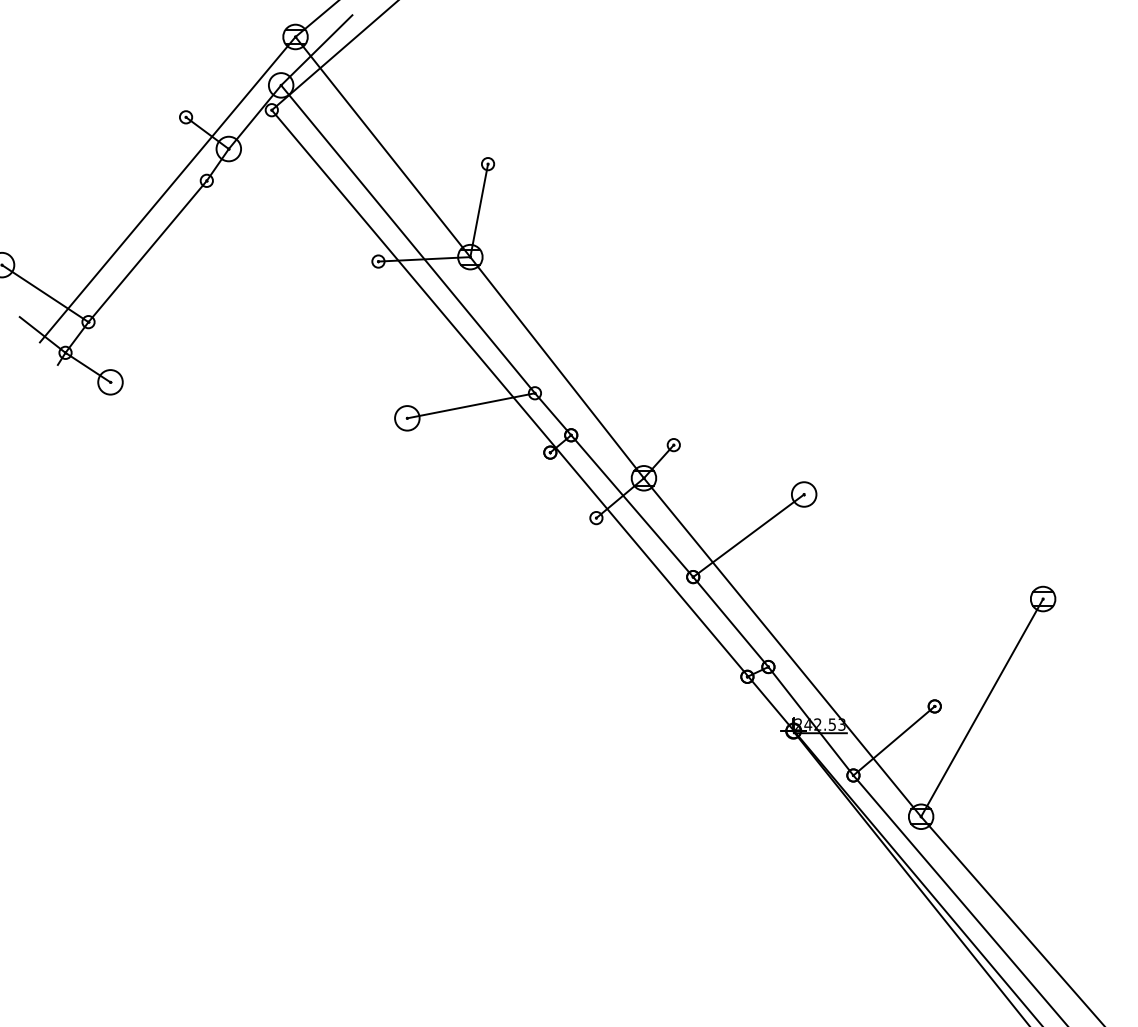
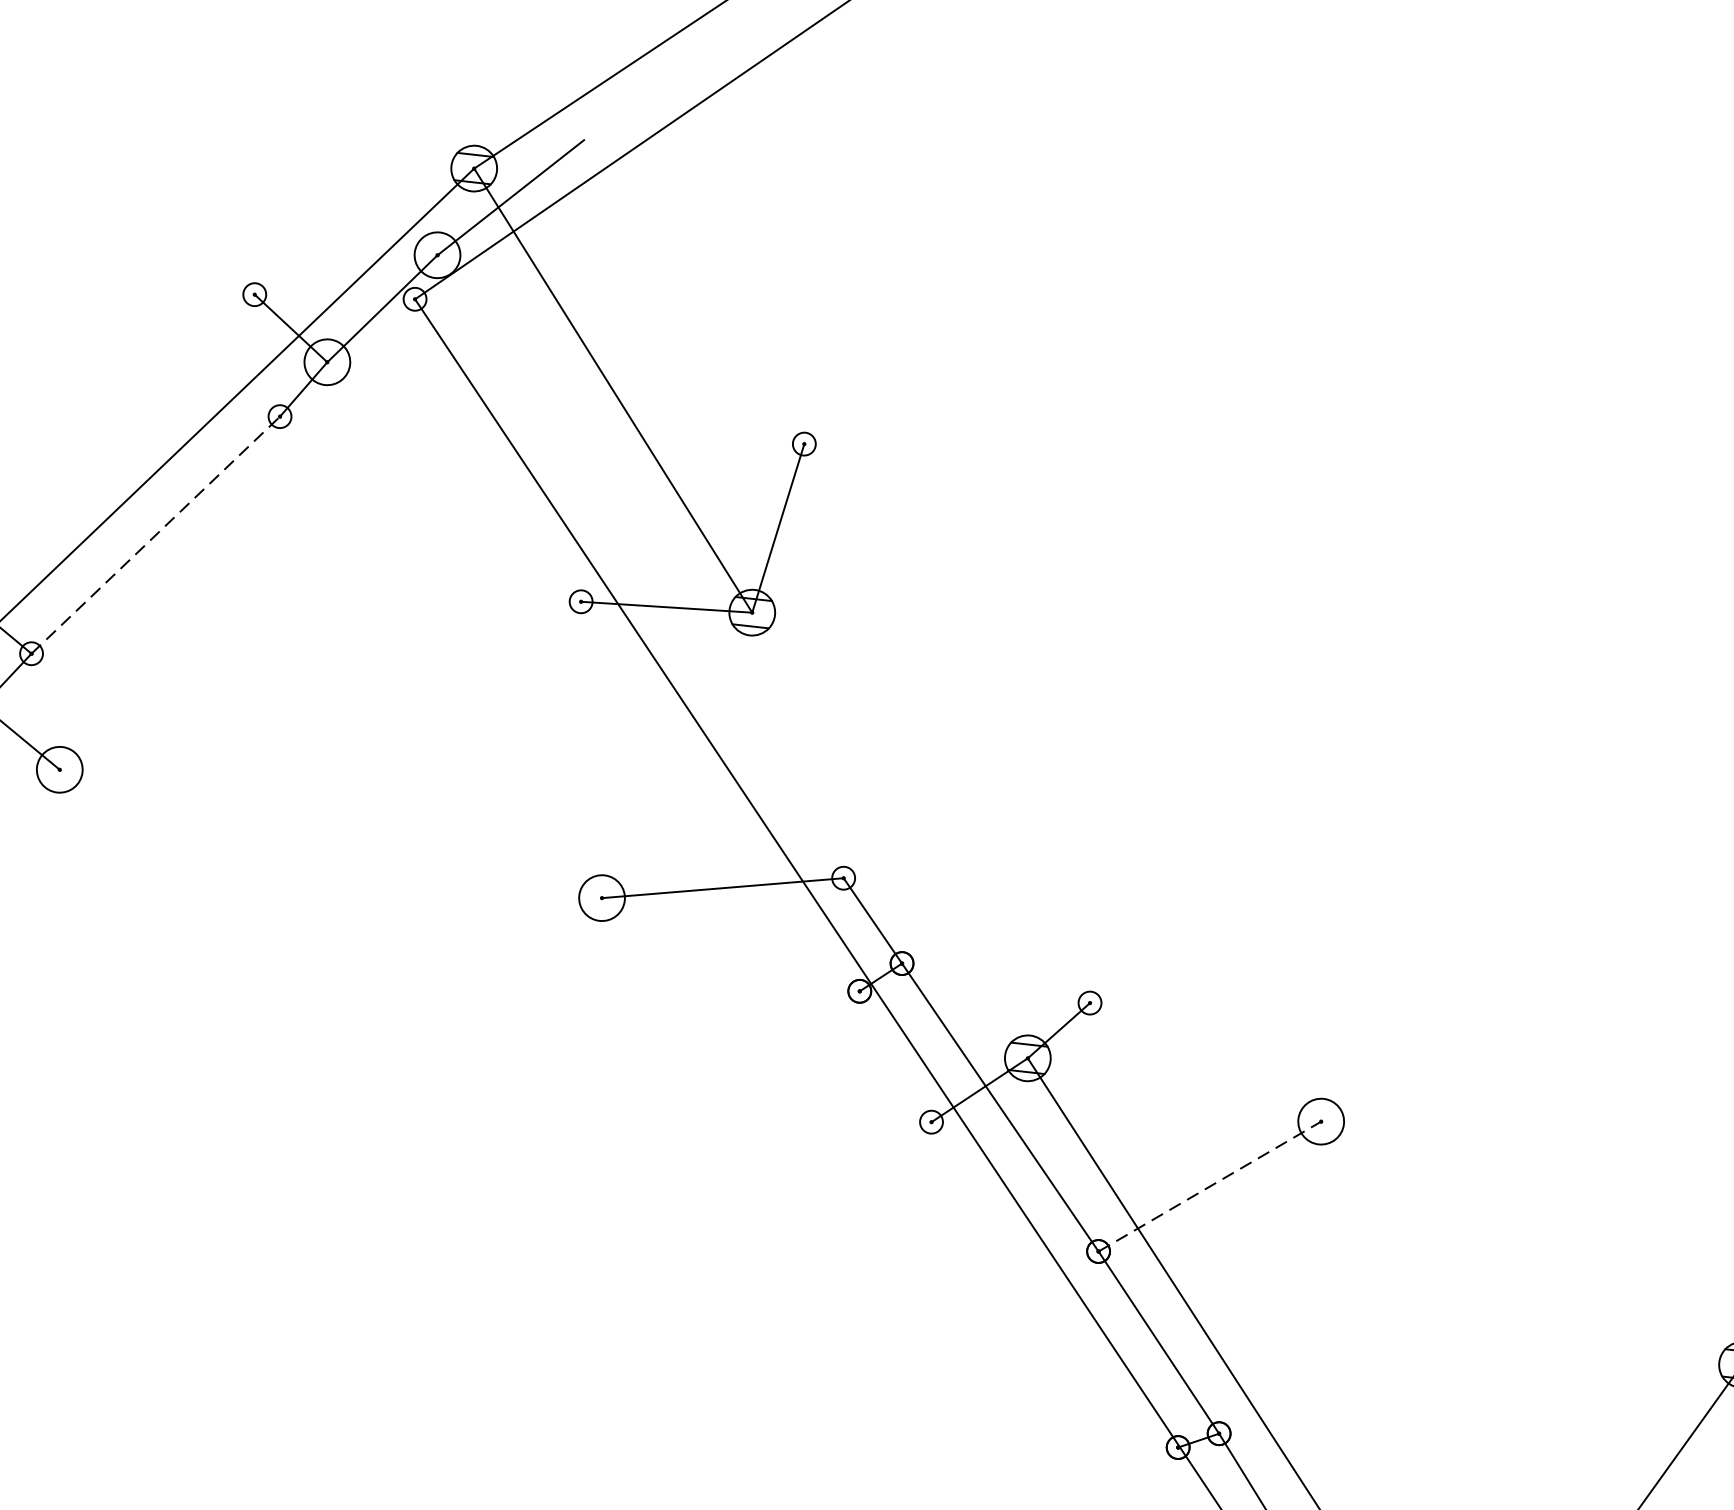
line: (407, 239) -> (639, 566), removed
line: (148, 251) -> (157, 535), solid -> dashed
line: (556, 367) -> (888, 834), removed
line: (749, 535) -> (1211, 1186), solid -> dashed

